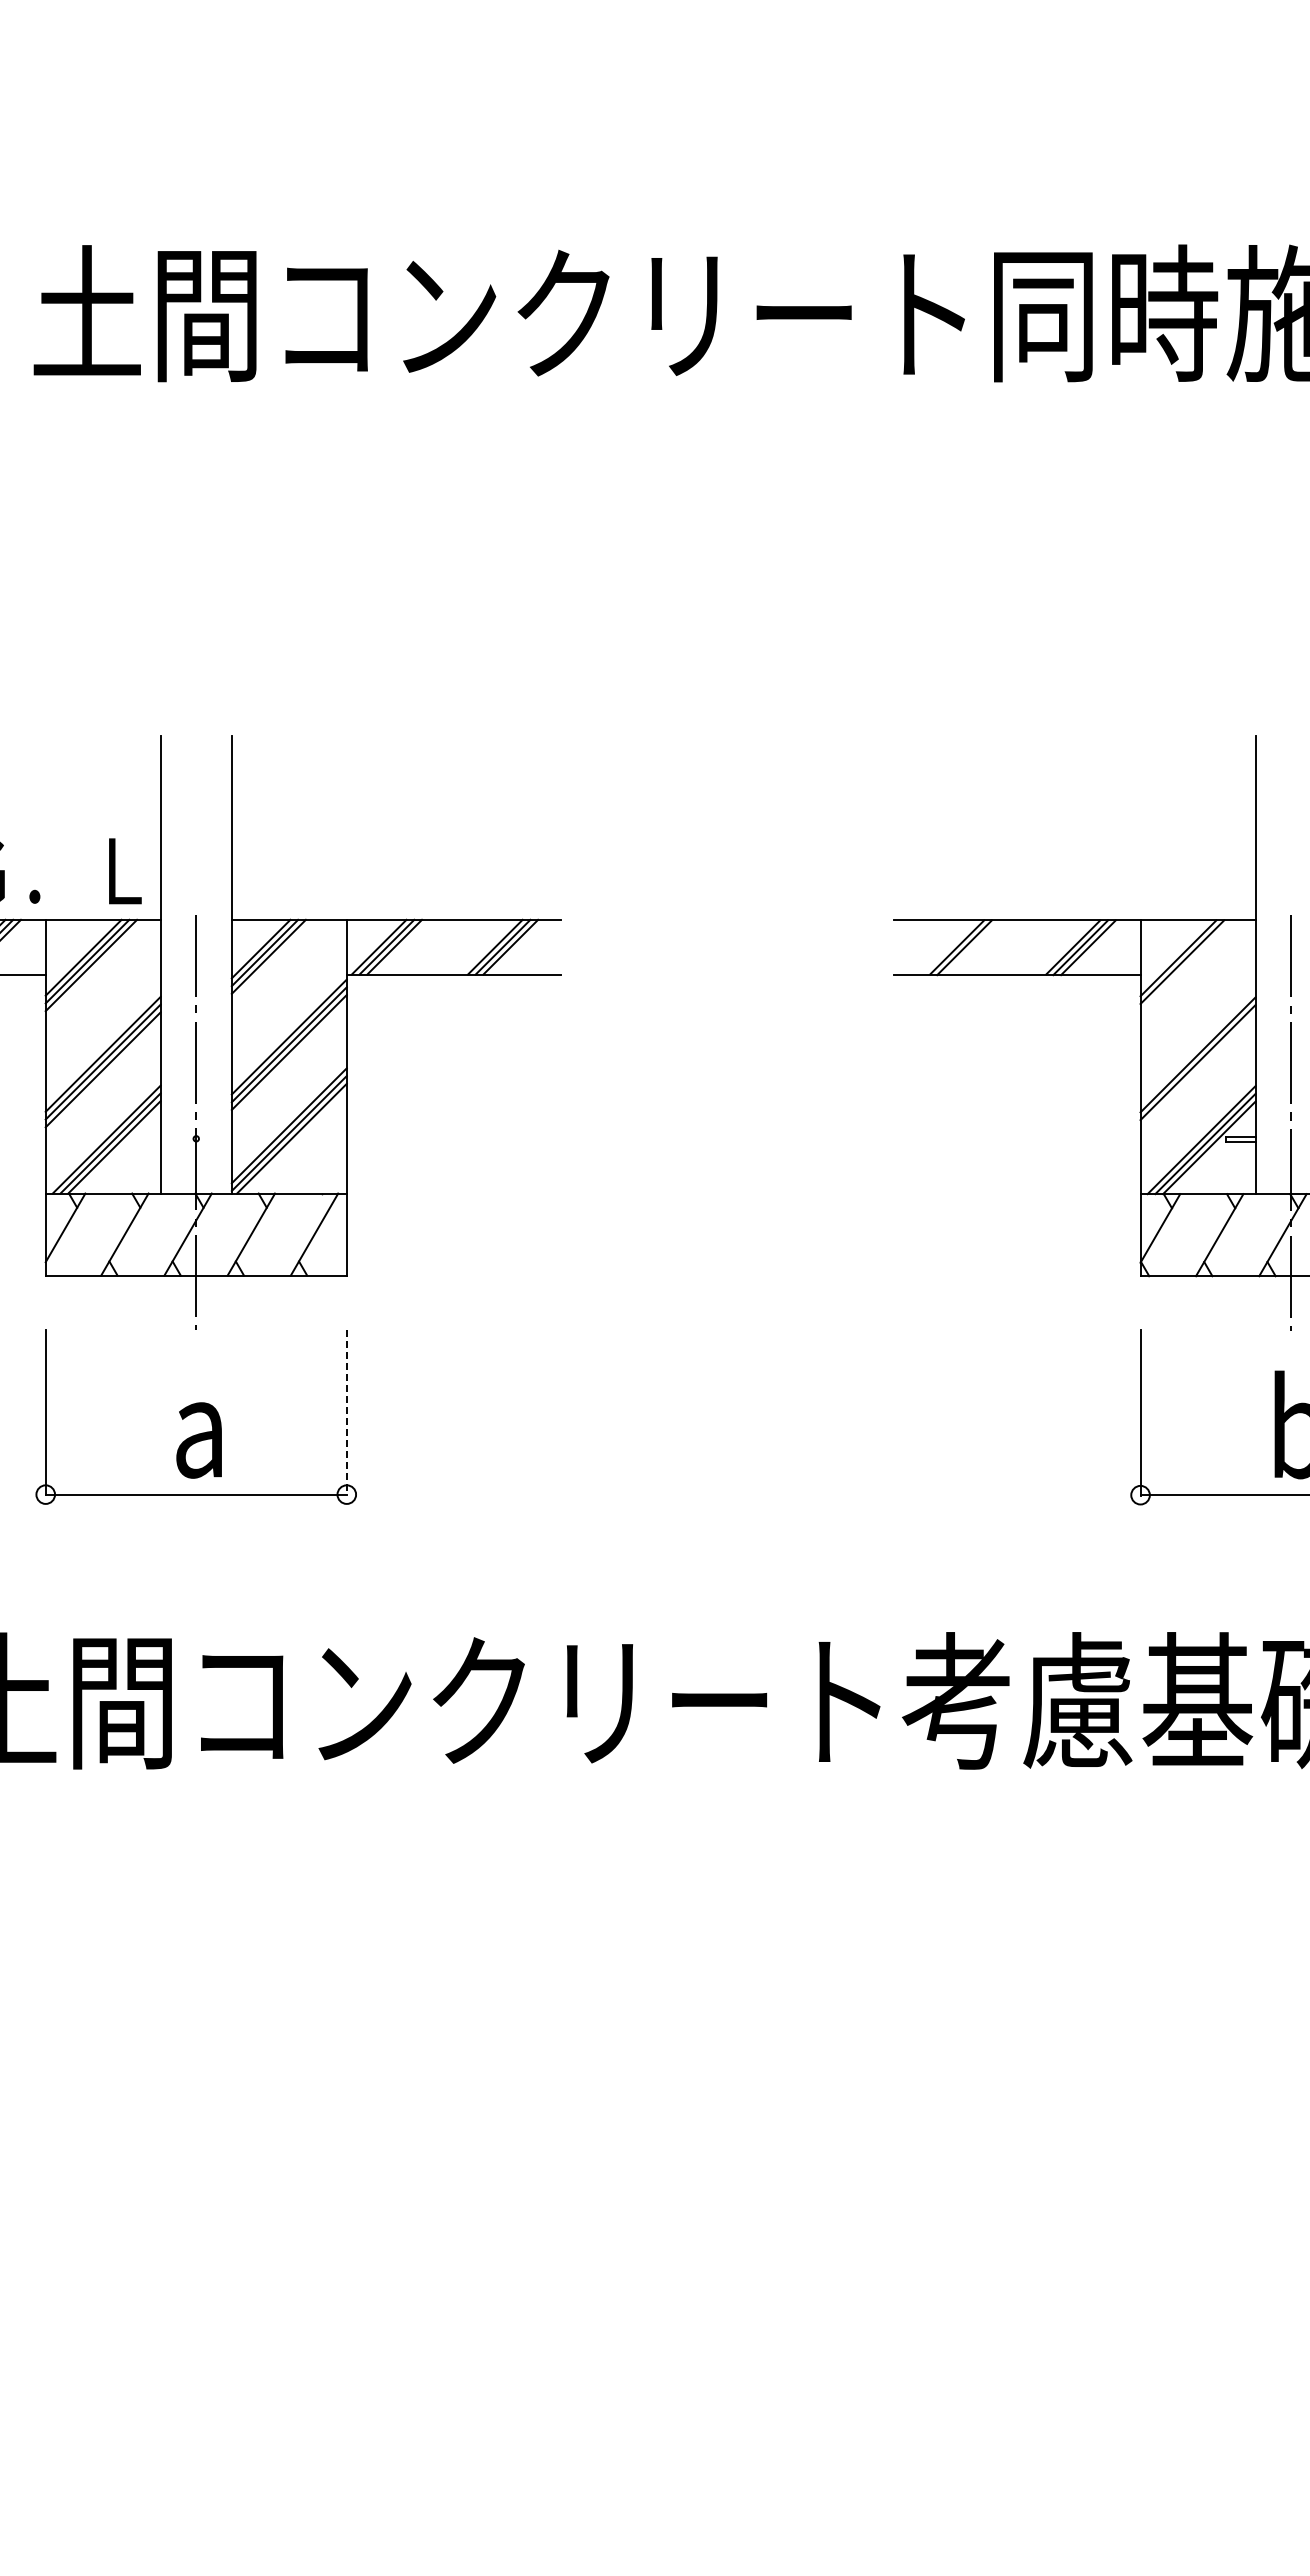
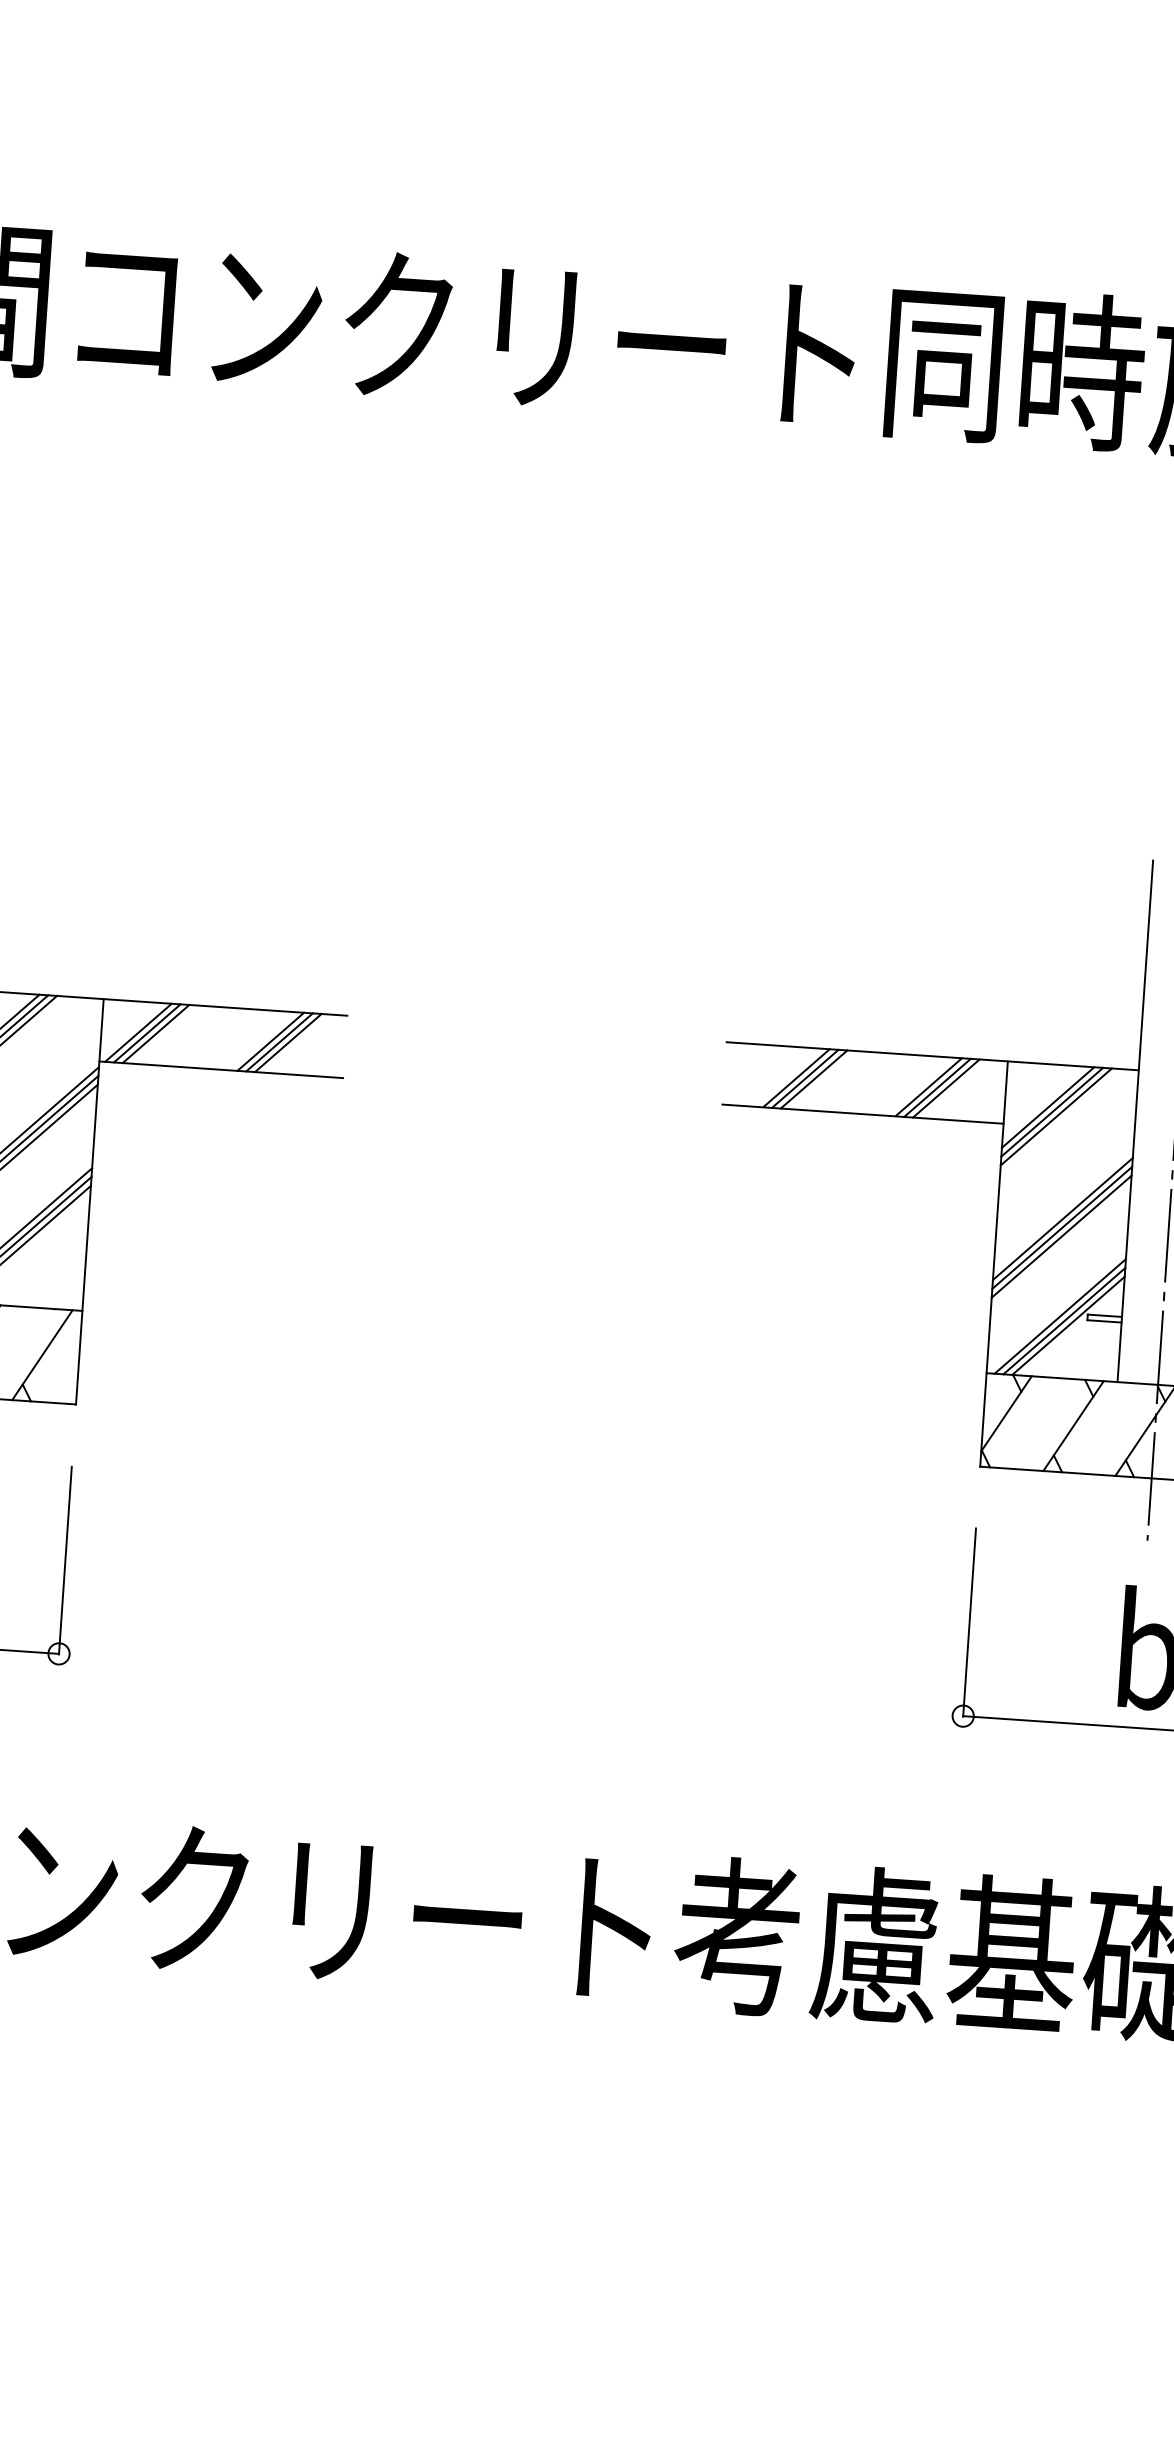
line: (971, 947) -> (813, 1079), added
line: (1185, 965) -> (1055, 1116), added
line: (1197, 1069) -> (1061, 1235), added
line: (346, 1413) -> (64, 1561), dashed -> solid

